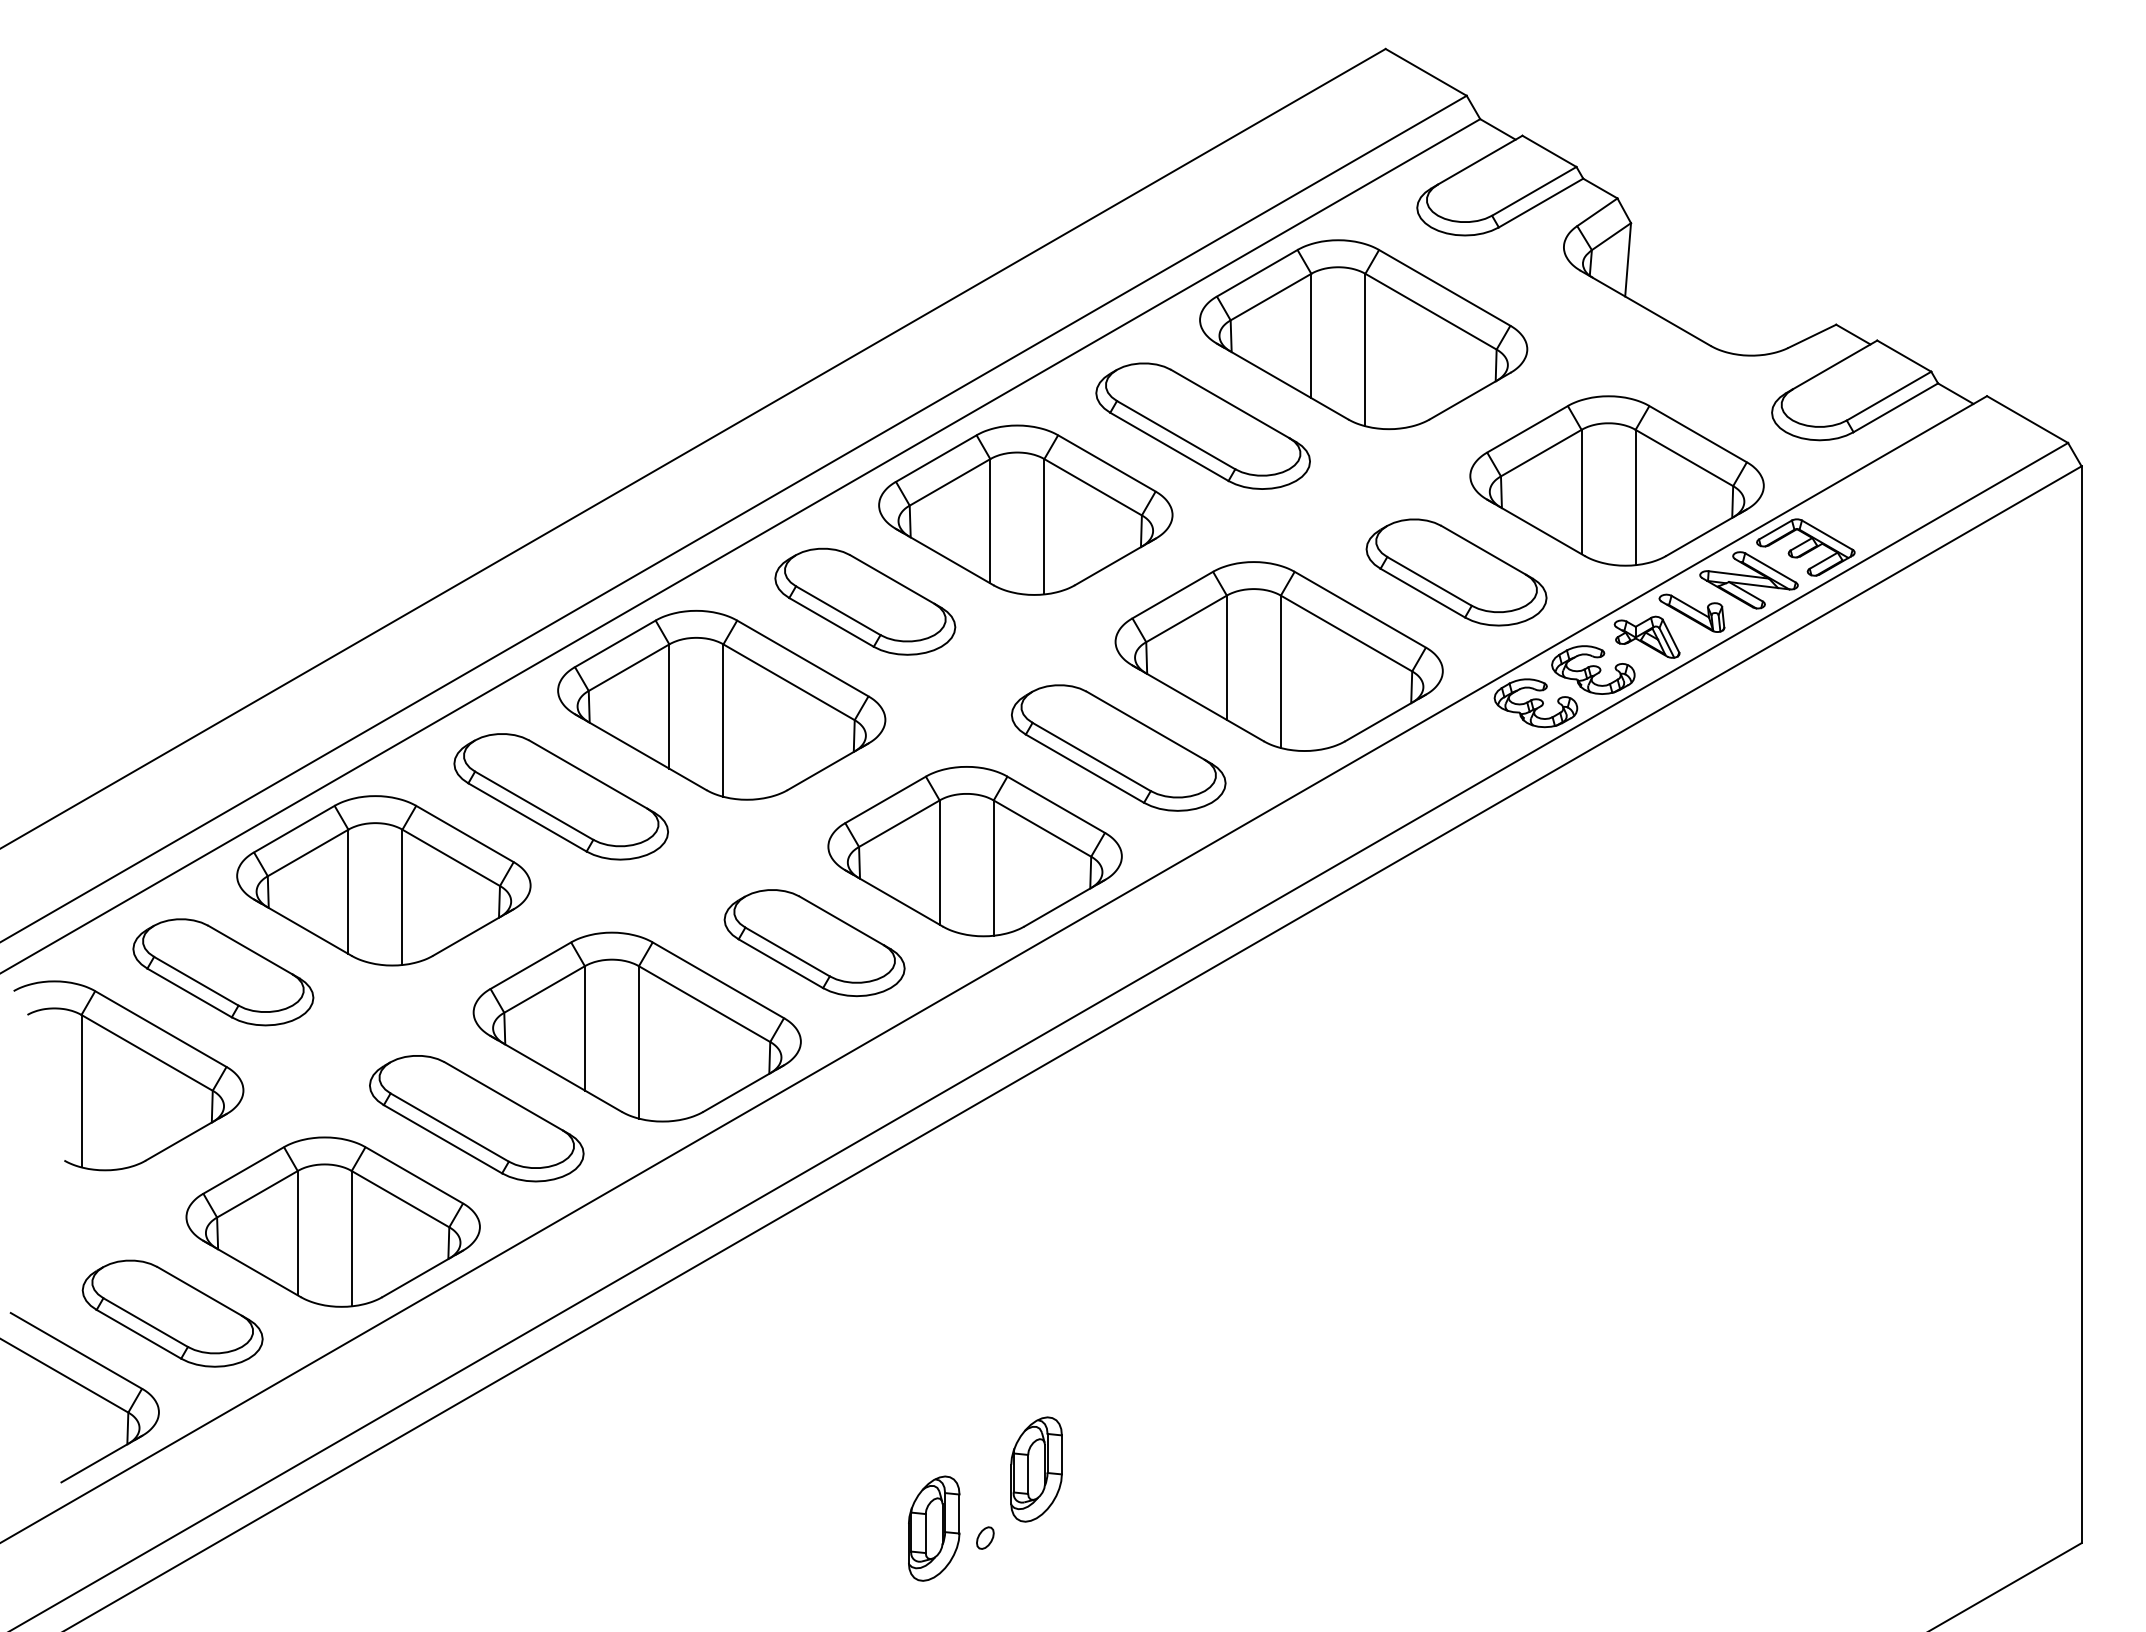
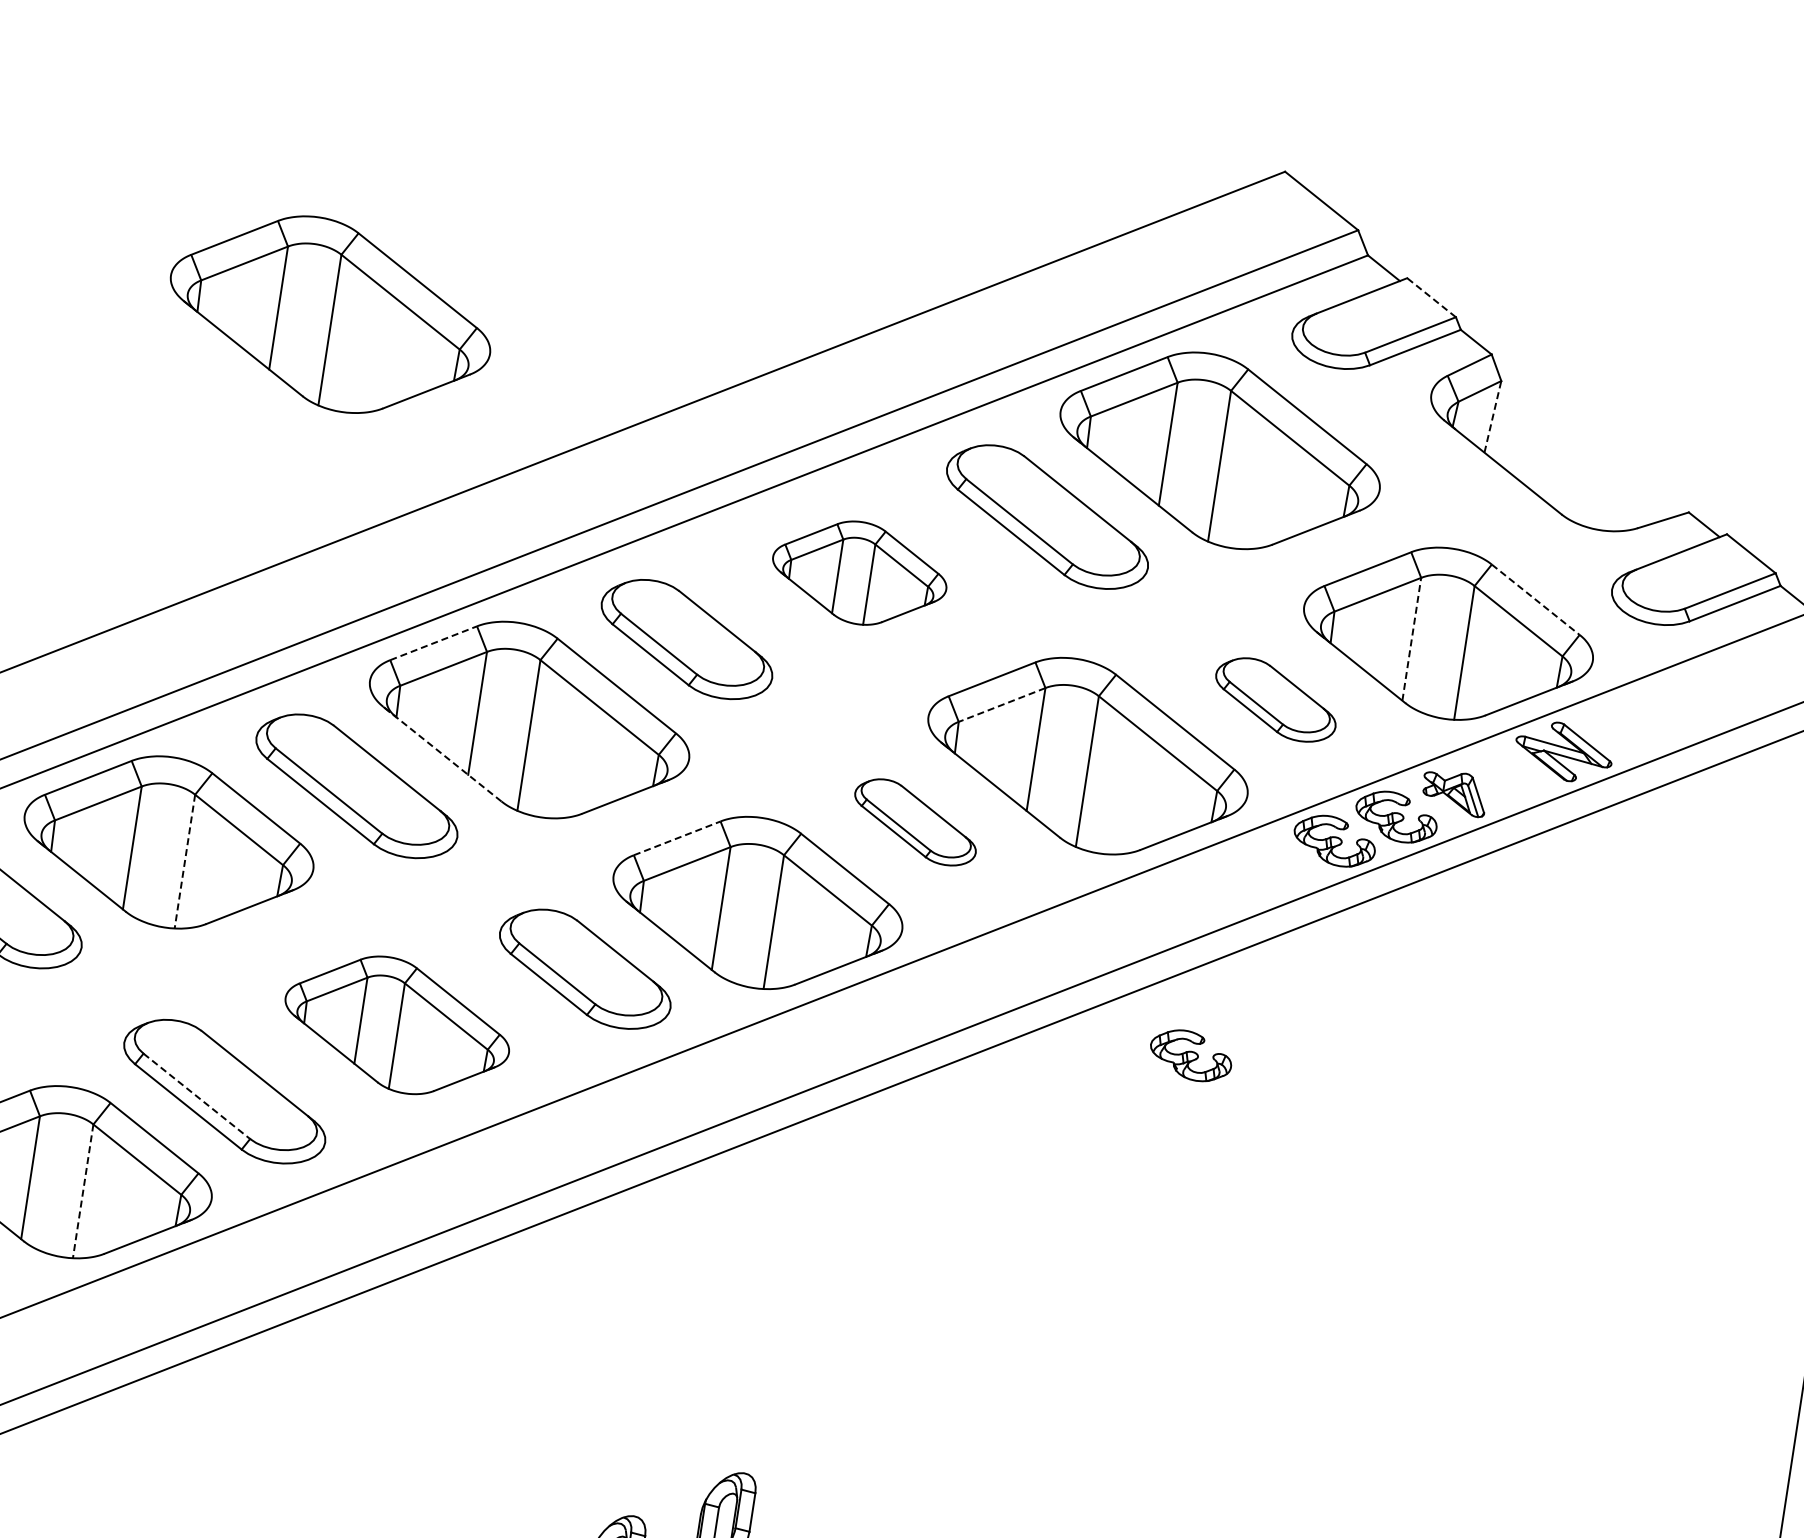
line: (1549, 151) -> (1431, 297), solid -> dashed
line: (1628, 259) -> (1493, 416), solid -> dashed
part: (463, 334) -> (330, 314), added
line: (1698, 434) -> (1536, 600), solid -> dashed
line: (1581, 491) -> (1411, 638), solid -> dashed
part: (1025, 509) -> (859, 572), size x0.6
part: (1805, 547) -> (1624, 728), removed
part: (1456, 572) -> (1275, 699), size x0.7
part: (1691, 612) -> (1502, 775), removed
line: (1186, 618) -> (1002, 704), solid -> dashed
line: (615, 643) -> (433, 642), solid -> dashed
part: (1118, 747) -> (915, 821), size x0.6
line: (640, 752) -> (442, 754), solid -> dashed
line: (885, 799) -> (677, 837), solid -> dashed
line: (402, 897) -> (184, 861), solid -> dashed
part: (1426, 936) -> (1191, 1055), added
part: (636, 1026) -> (396, 1024), size x0.7
line: (450, 1127) -> (197, 1096), solid -> dashed
line: (351, 1238) -> (82, 1191), solid -> dashed

